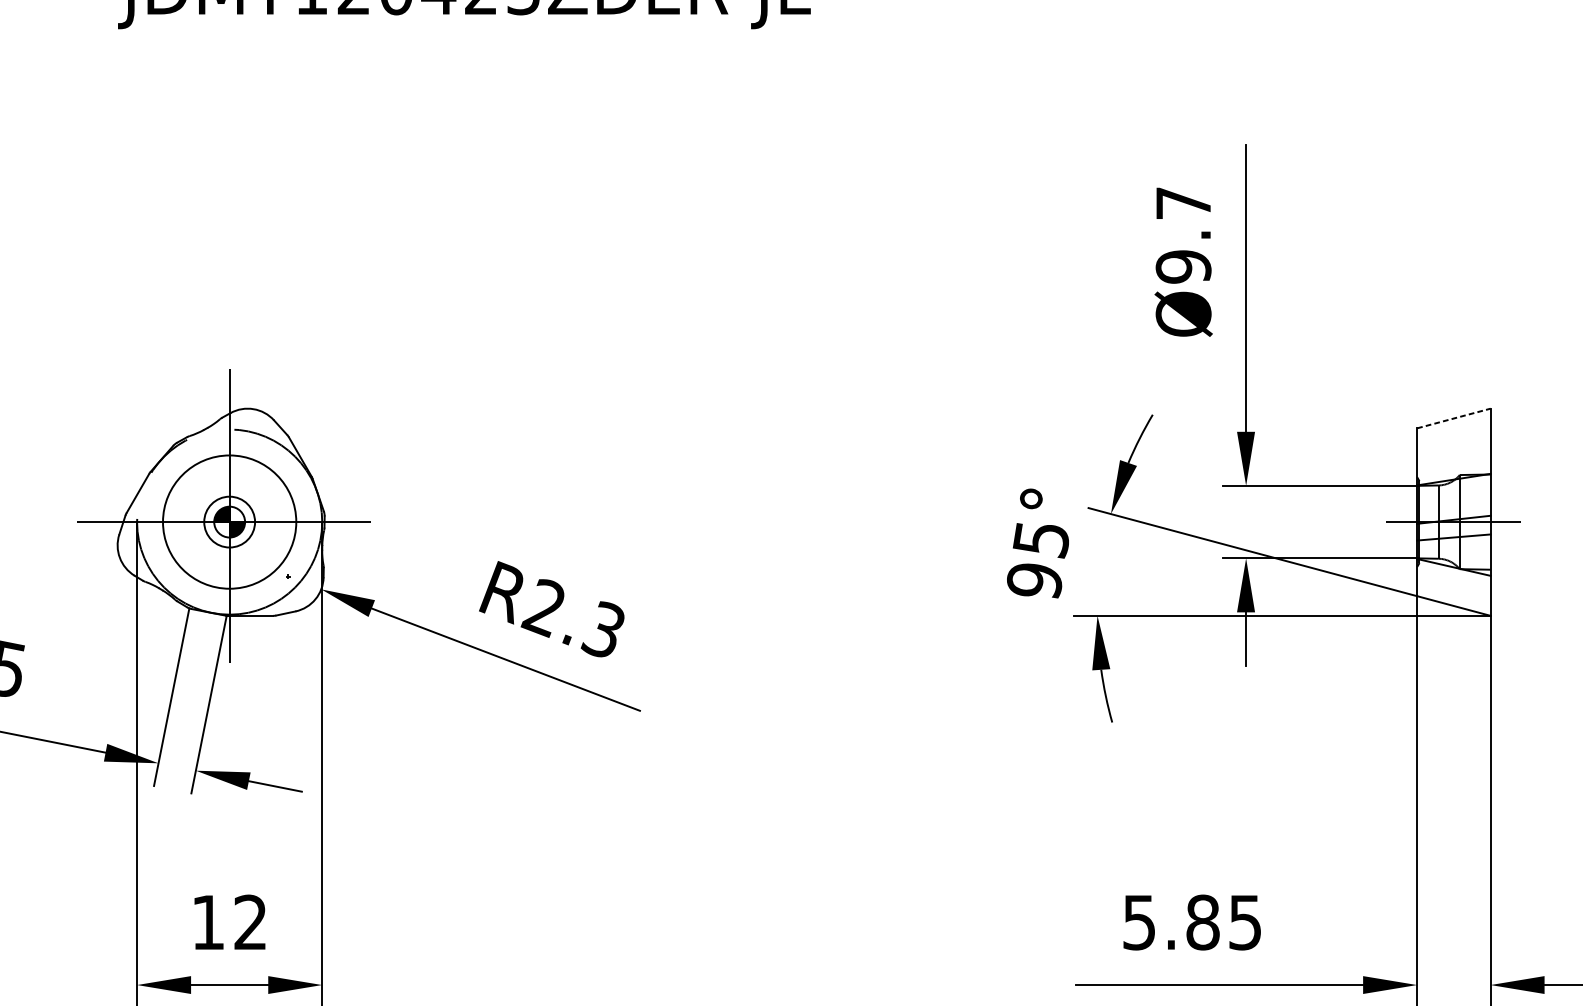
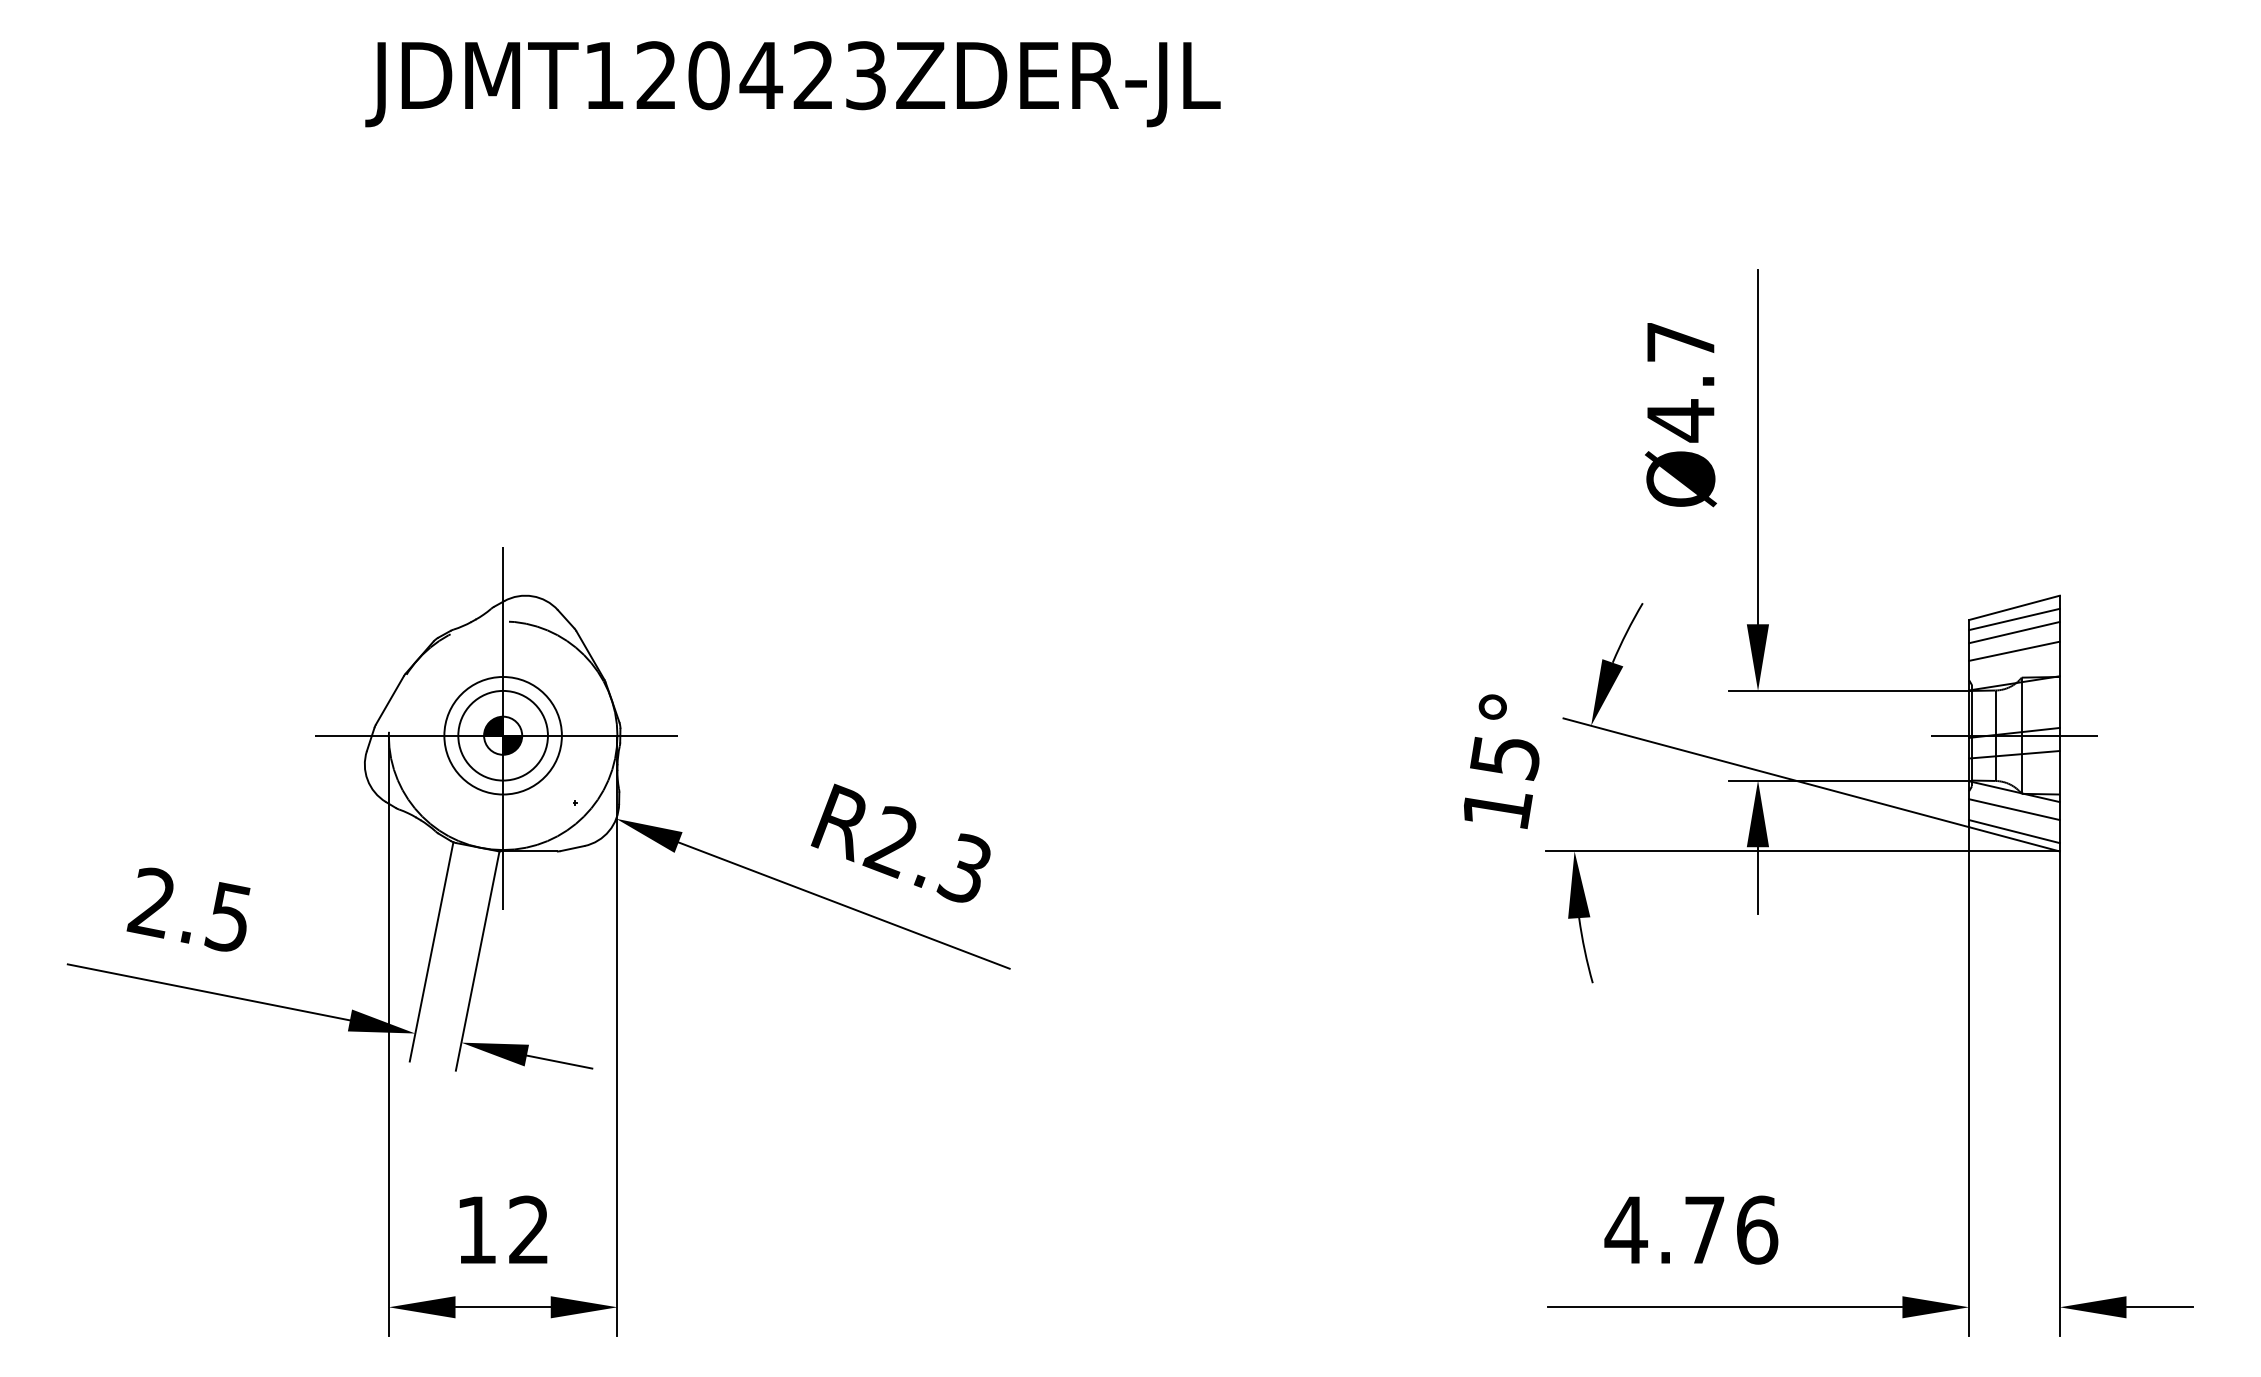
text: (1183, 266) -> (1680, 420), Ø9.7 -> Ø4.7
line: (1453, 418) -> (2014, 607), dashed -> solid
line: (1453, 427) -> (2014, 619), added
line: (1453, 438) -> (2014, 632), added
line: (1453, 453) -> (2014, 650), added
circle: (229, 521) -> (502, 735), size x0.71
circle: (229, 521) -> (502, 735), size x1.43
text: (1035, 581) -> (1497, 808), 95° -> 15°
line: (1453, 581) -> (2014, 809), added
line: (1453, 599) -> (2014, 831), added
text: (1192, 922) -> (1691, 1229), 5.85 -> 4.76

